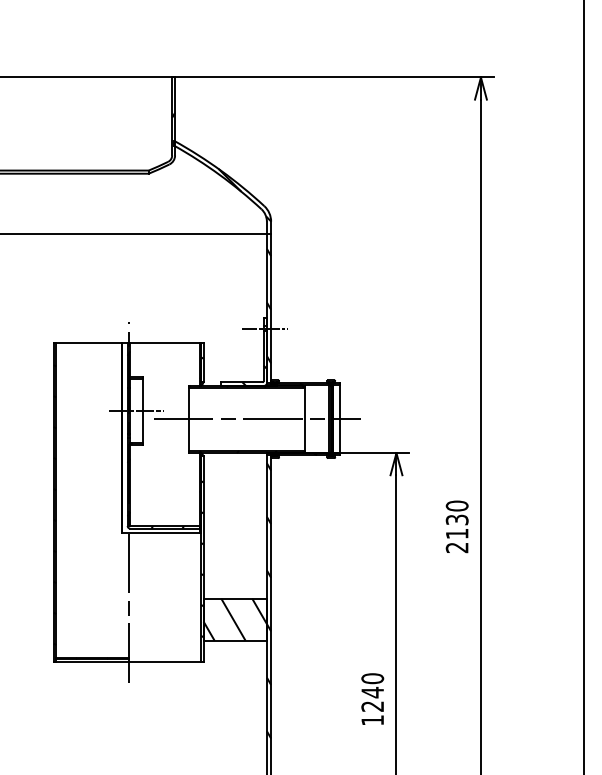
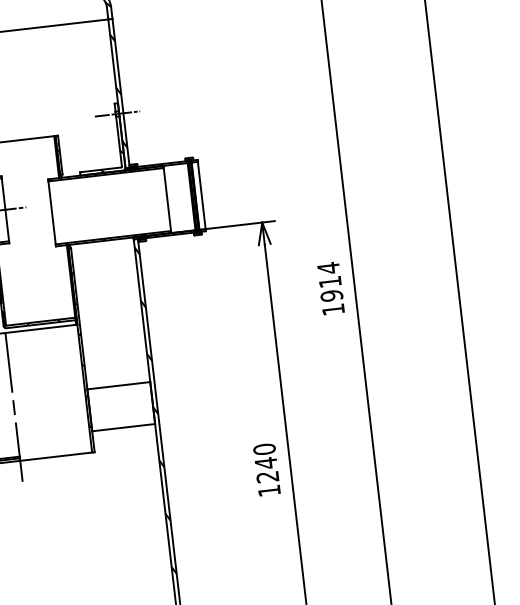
line: (256, 419) -> (119, 205), removed
text: (456, 526) -> (330, 288), 2130 -> 1914
hatch: (234, 619) -> (120, 406), removed

